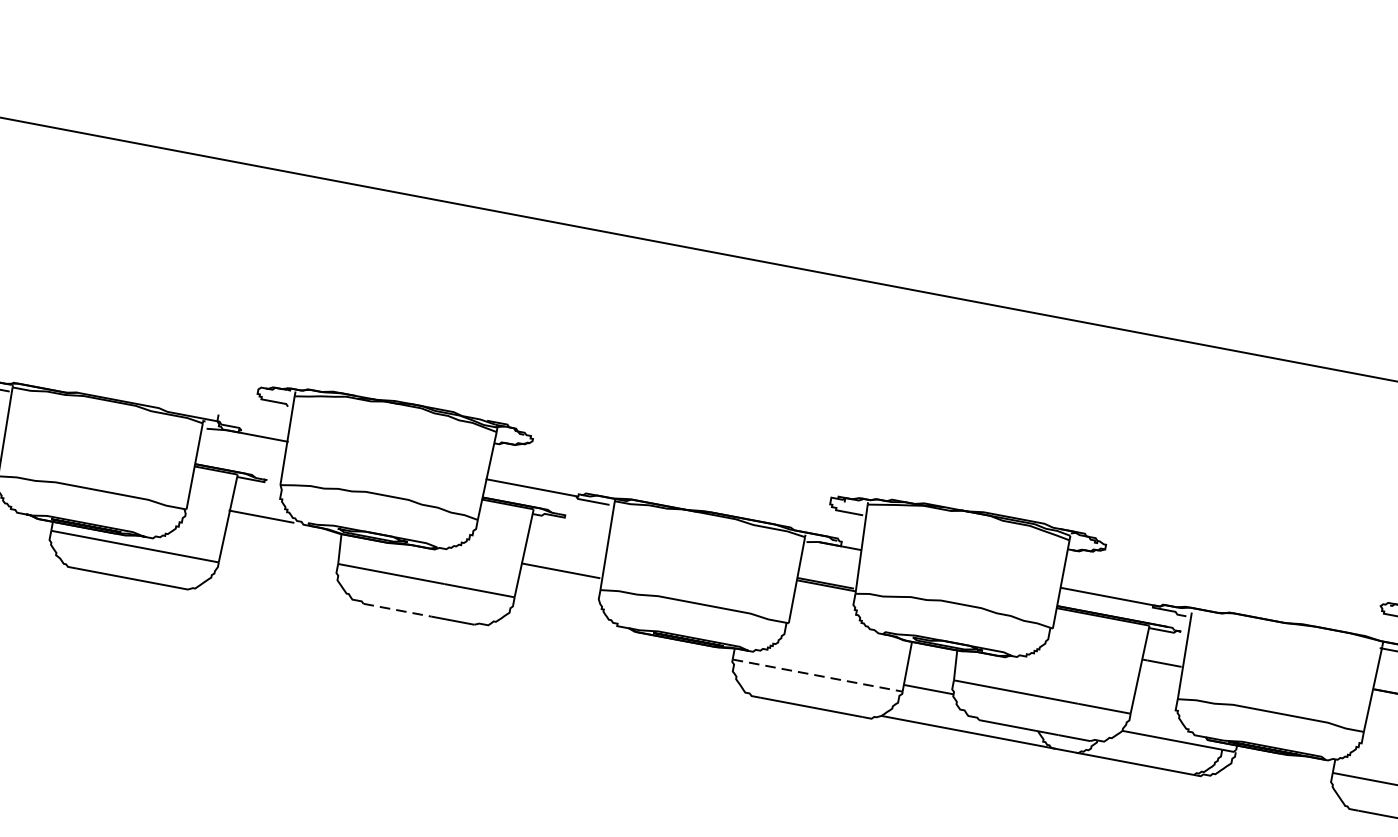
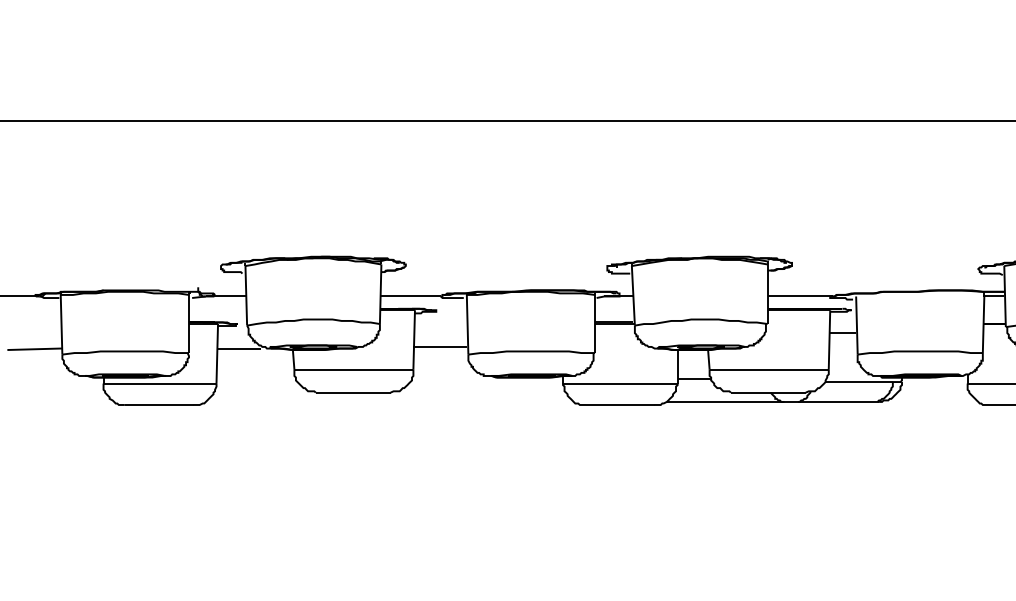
line: (397, 609) -> (338, 392), dashed -> solid
line: (817, 675) -> (620, 383), dashed -> solid

